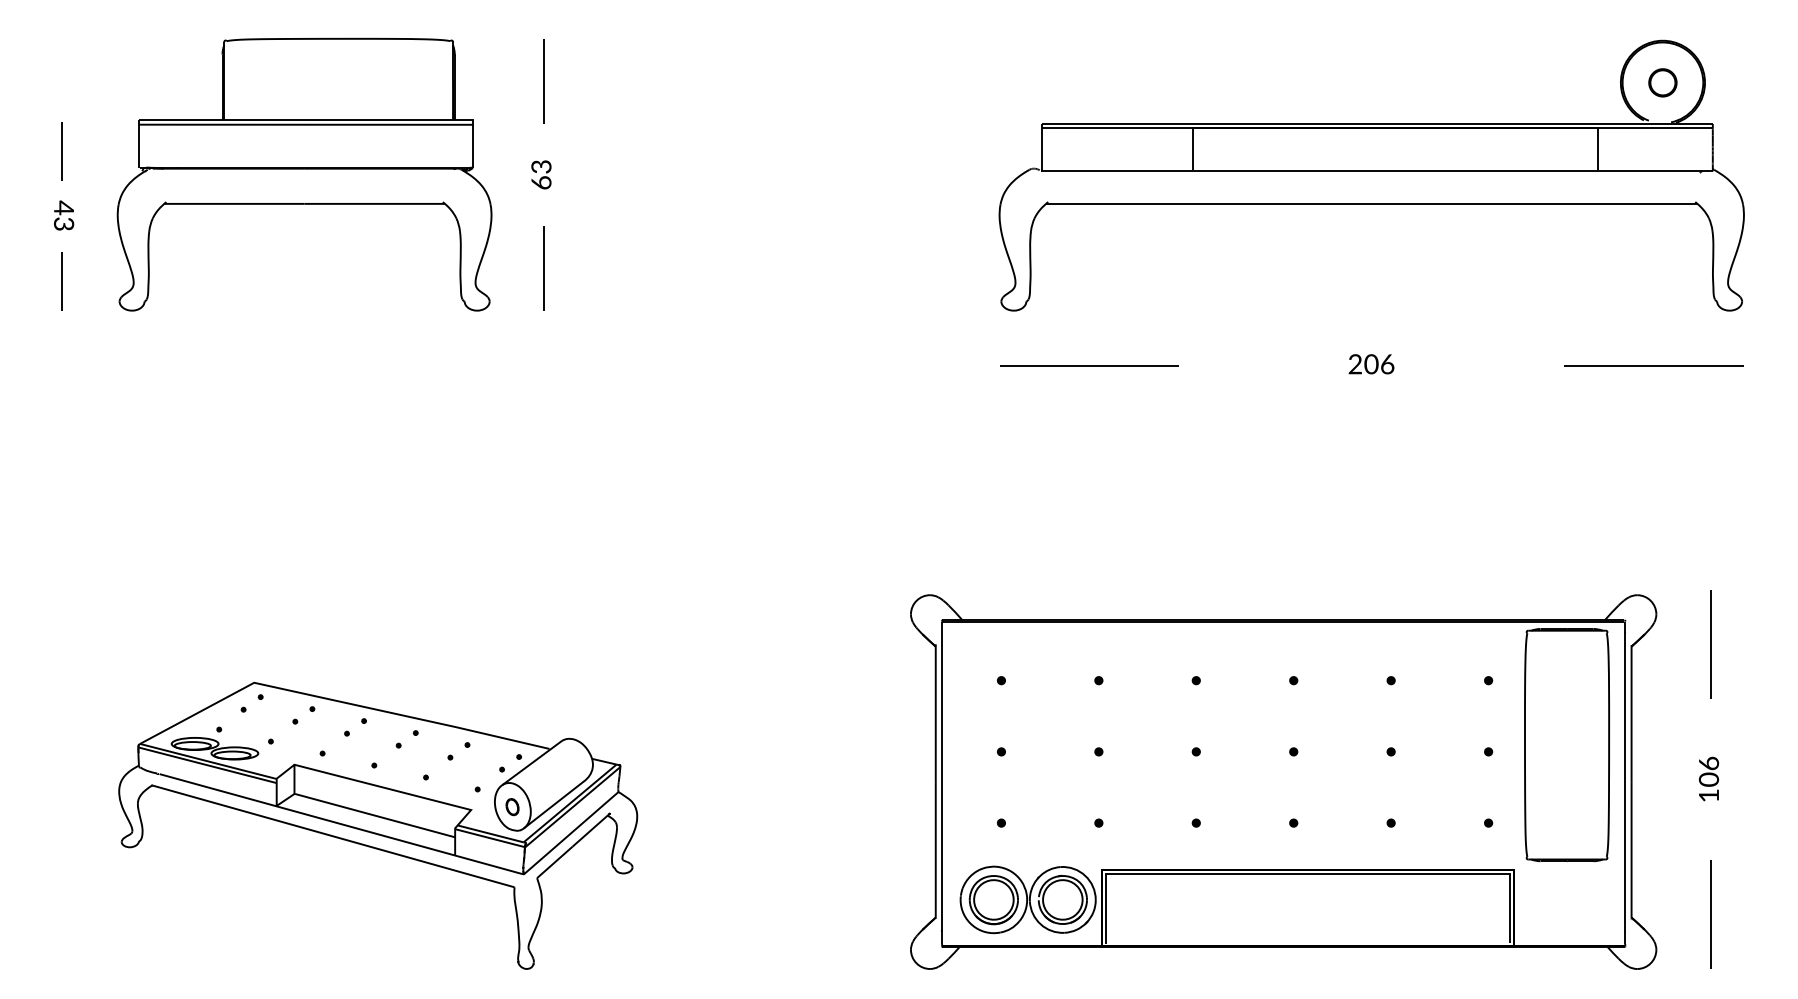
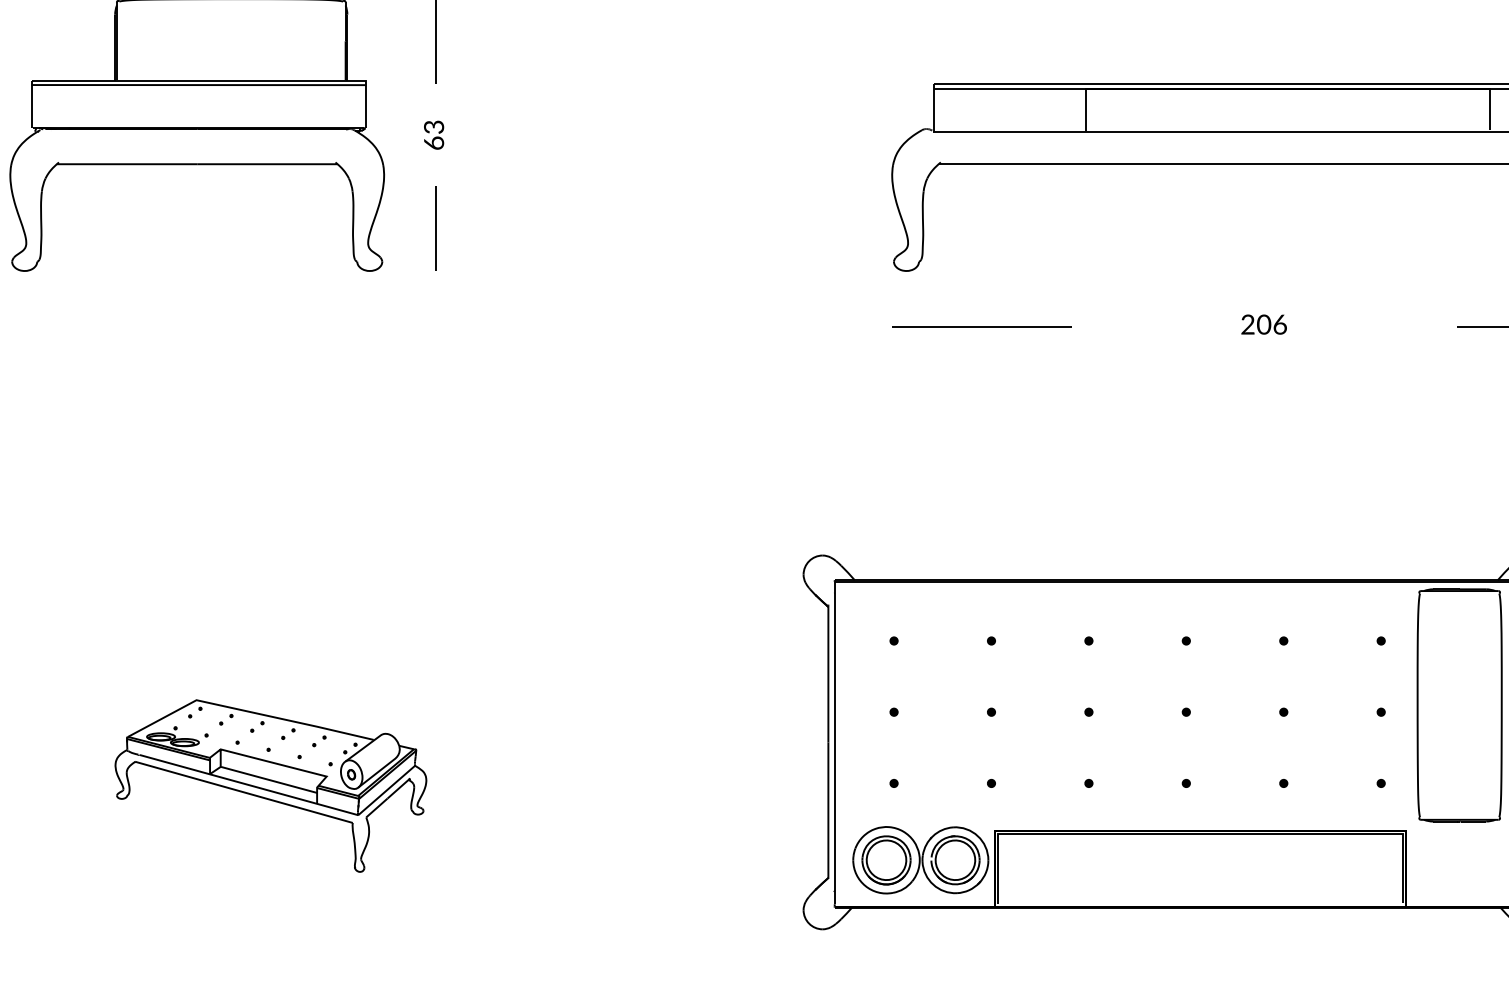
part: (378, 825) -> (271, 785), size x0.6

